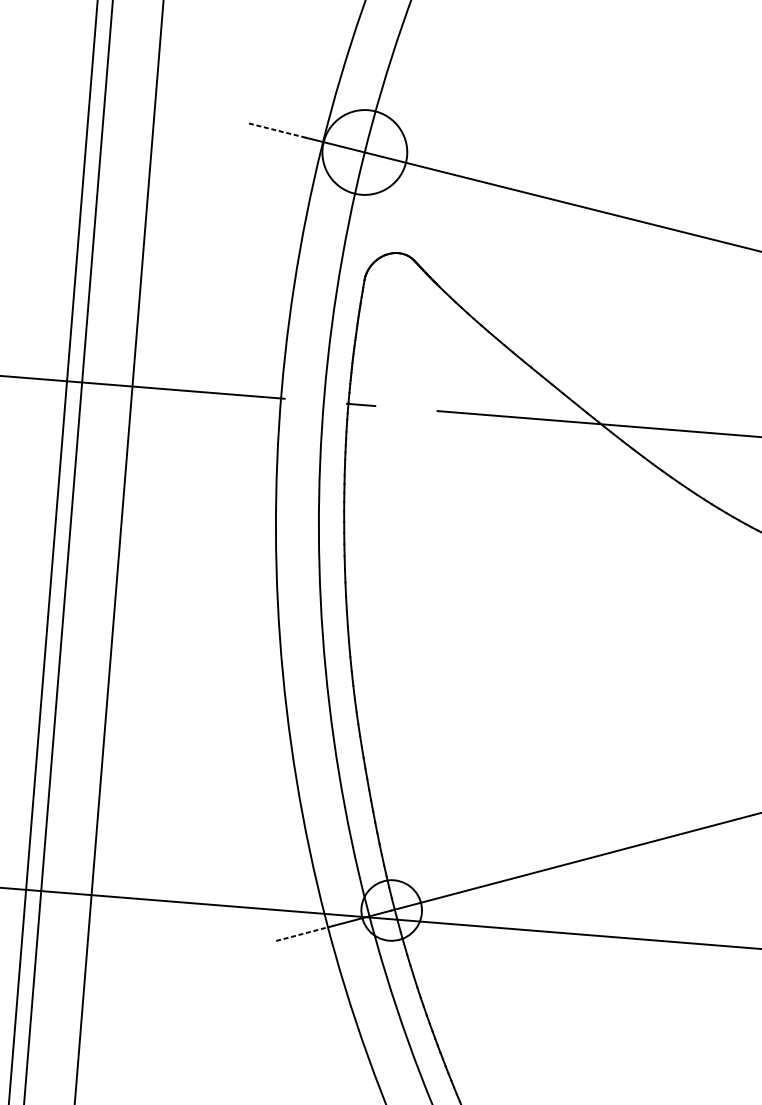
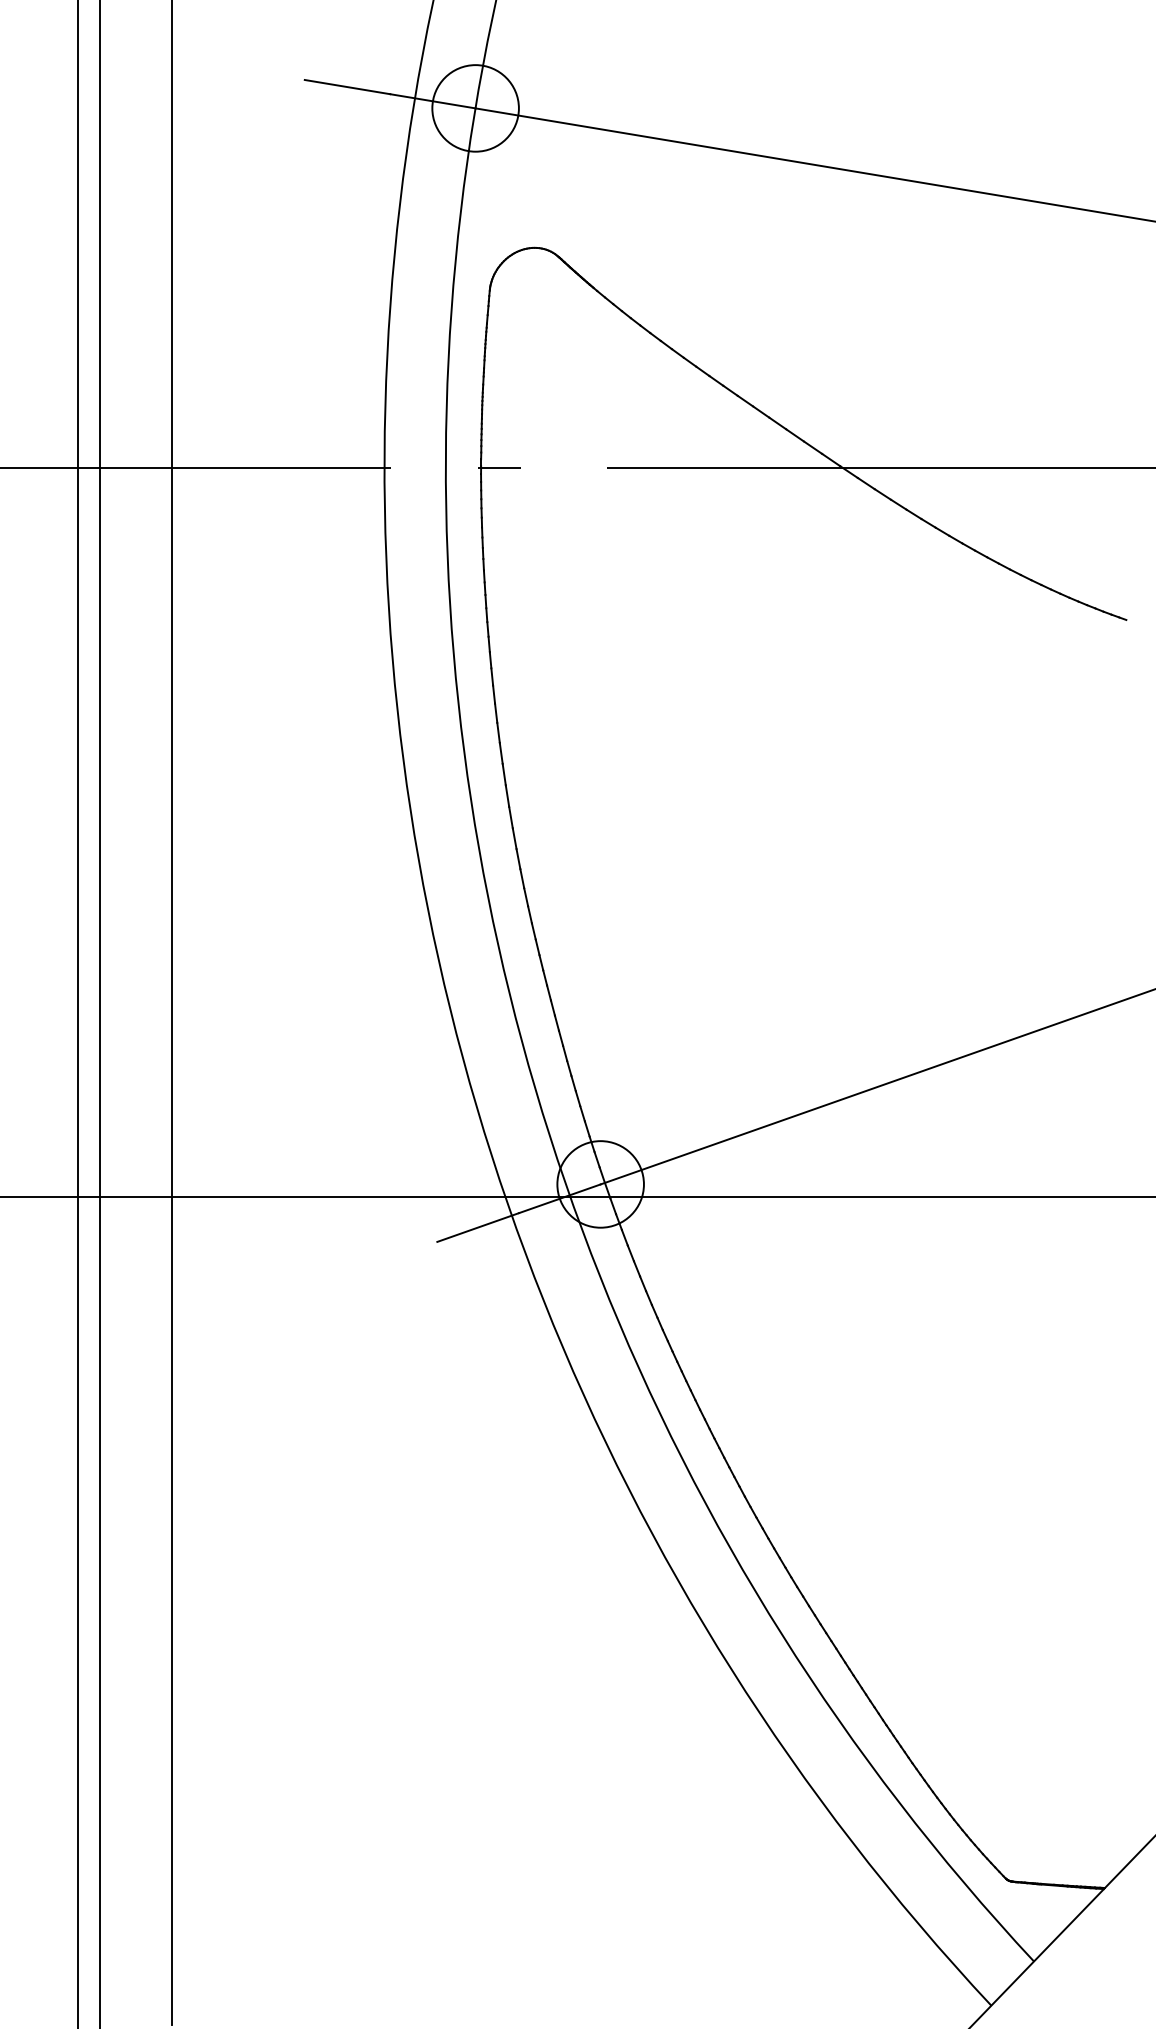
line: (276, 130) -> (347, 87), dashed -> solid
circle: (364, 152) -> (475, 108), size x0.71
line: (303, 933) -> (477, 1227), dashed -> solid

